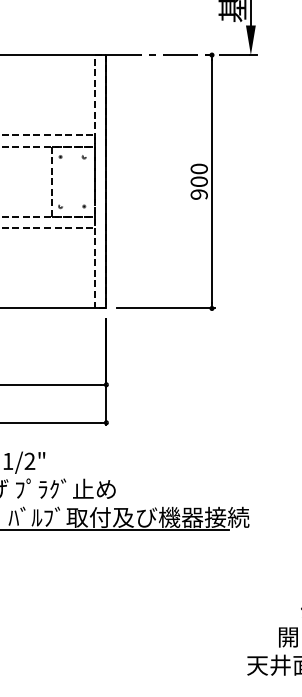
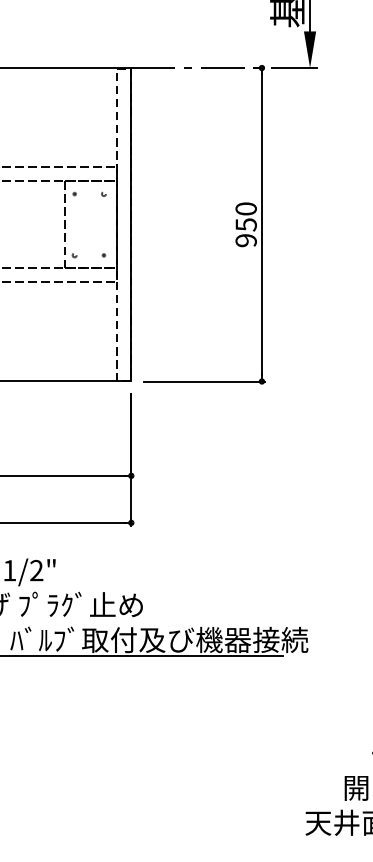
text: (198, 181) -> (245, 224), 900 -> 950

